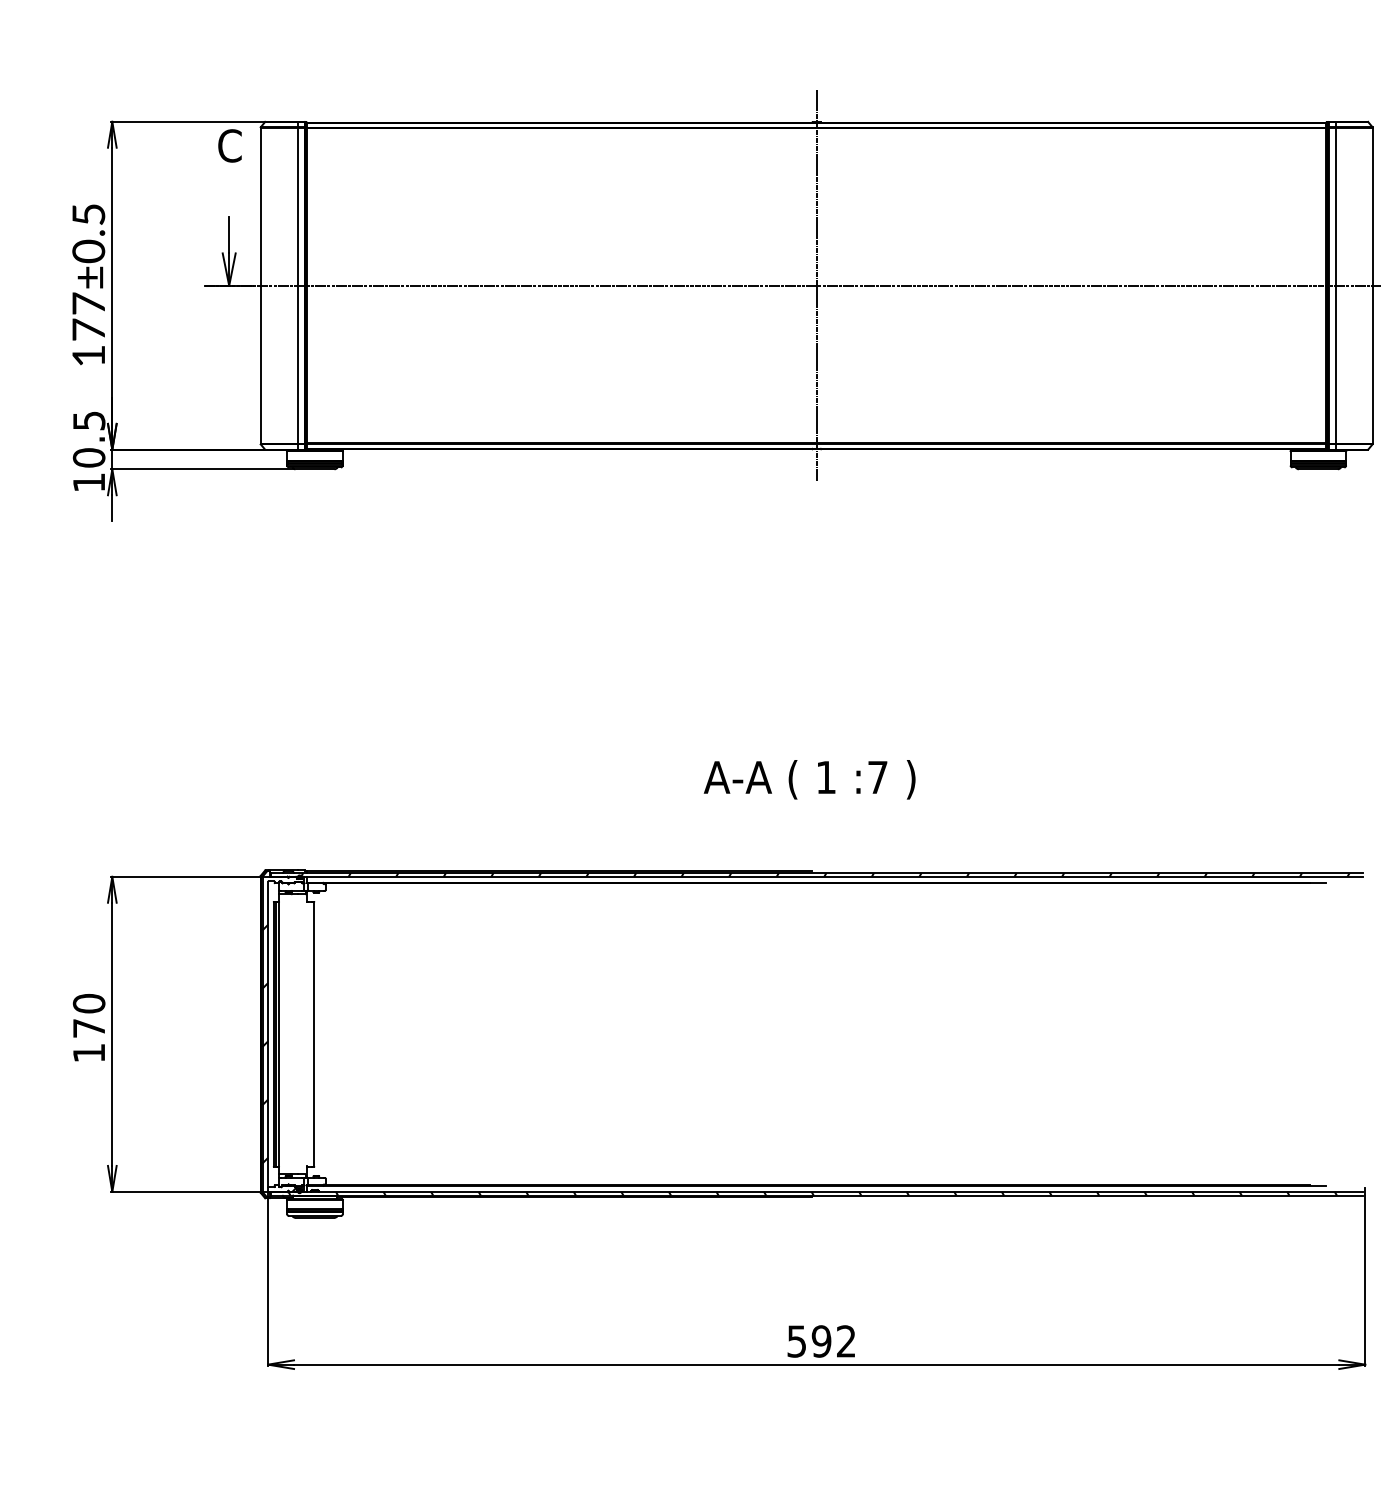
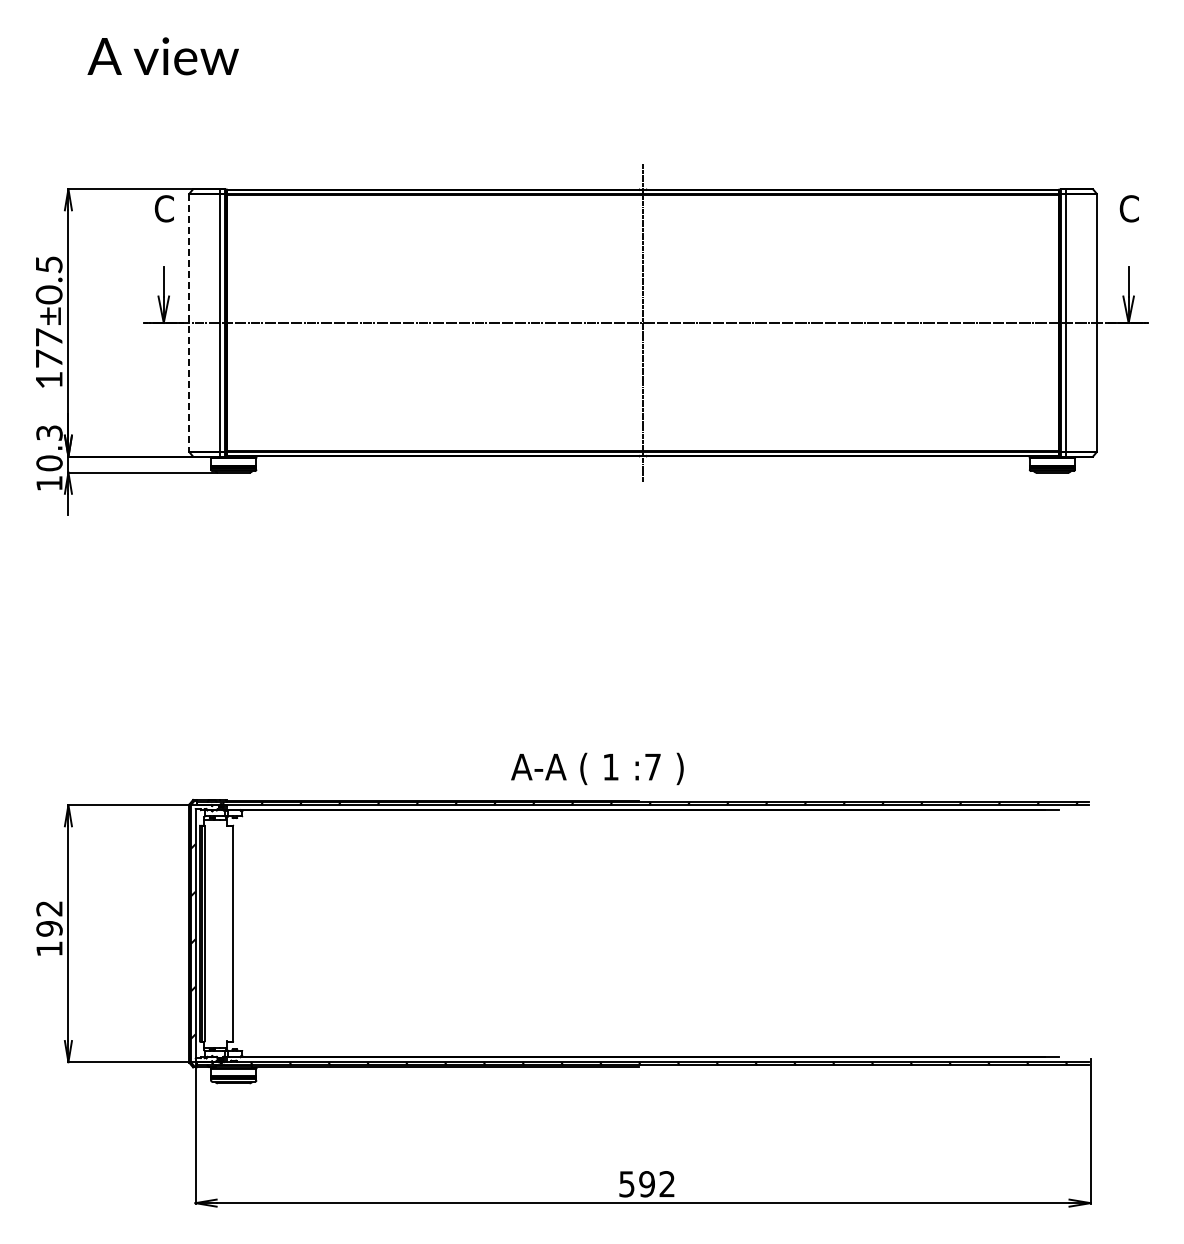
line: (260, 286) -> (189, 323), solid -> dashed
text: (89, 420) -> (49, 432), 10.5 -> 10.3
text: (809, 779) -> (597, 768), moved
text: (89, 1015) -> (49, 918), 170 -> 192

